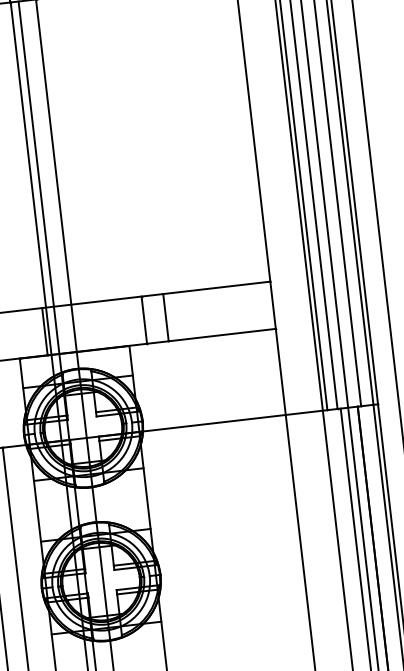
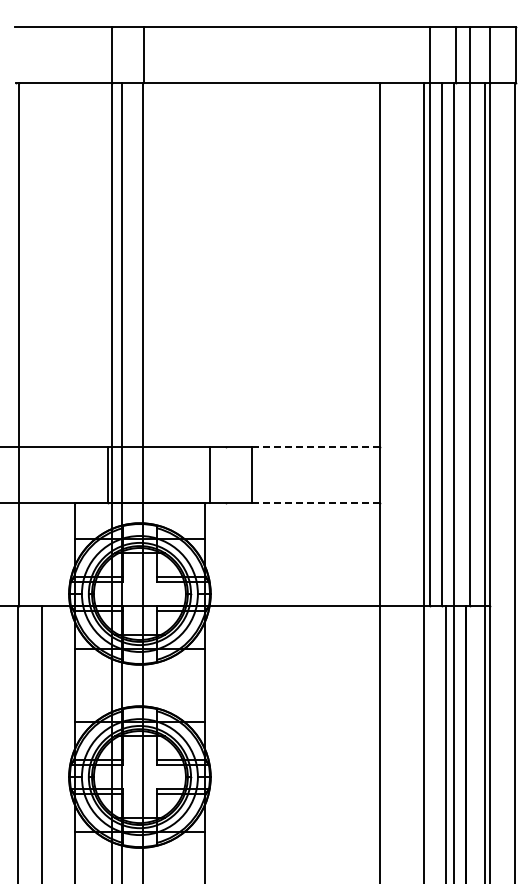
line: (217, 287) -> (316, 446), solid -> dashed
line: (144, 319) -> (210, 474), moved
line: (222, 335) -> (316, 503), solid -> dashed

